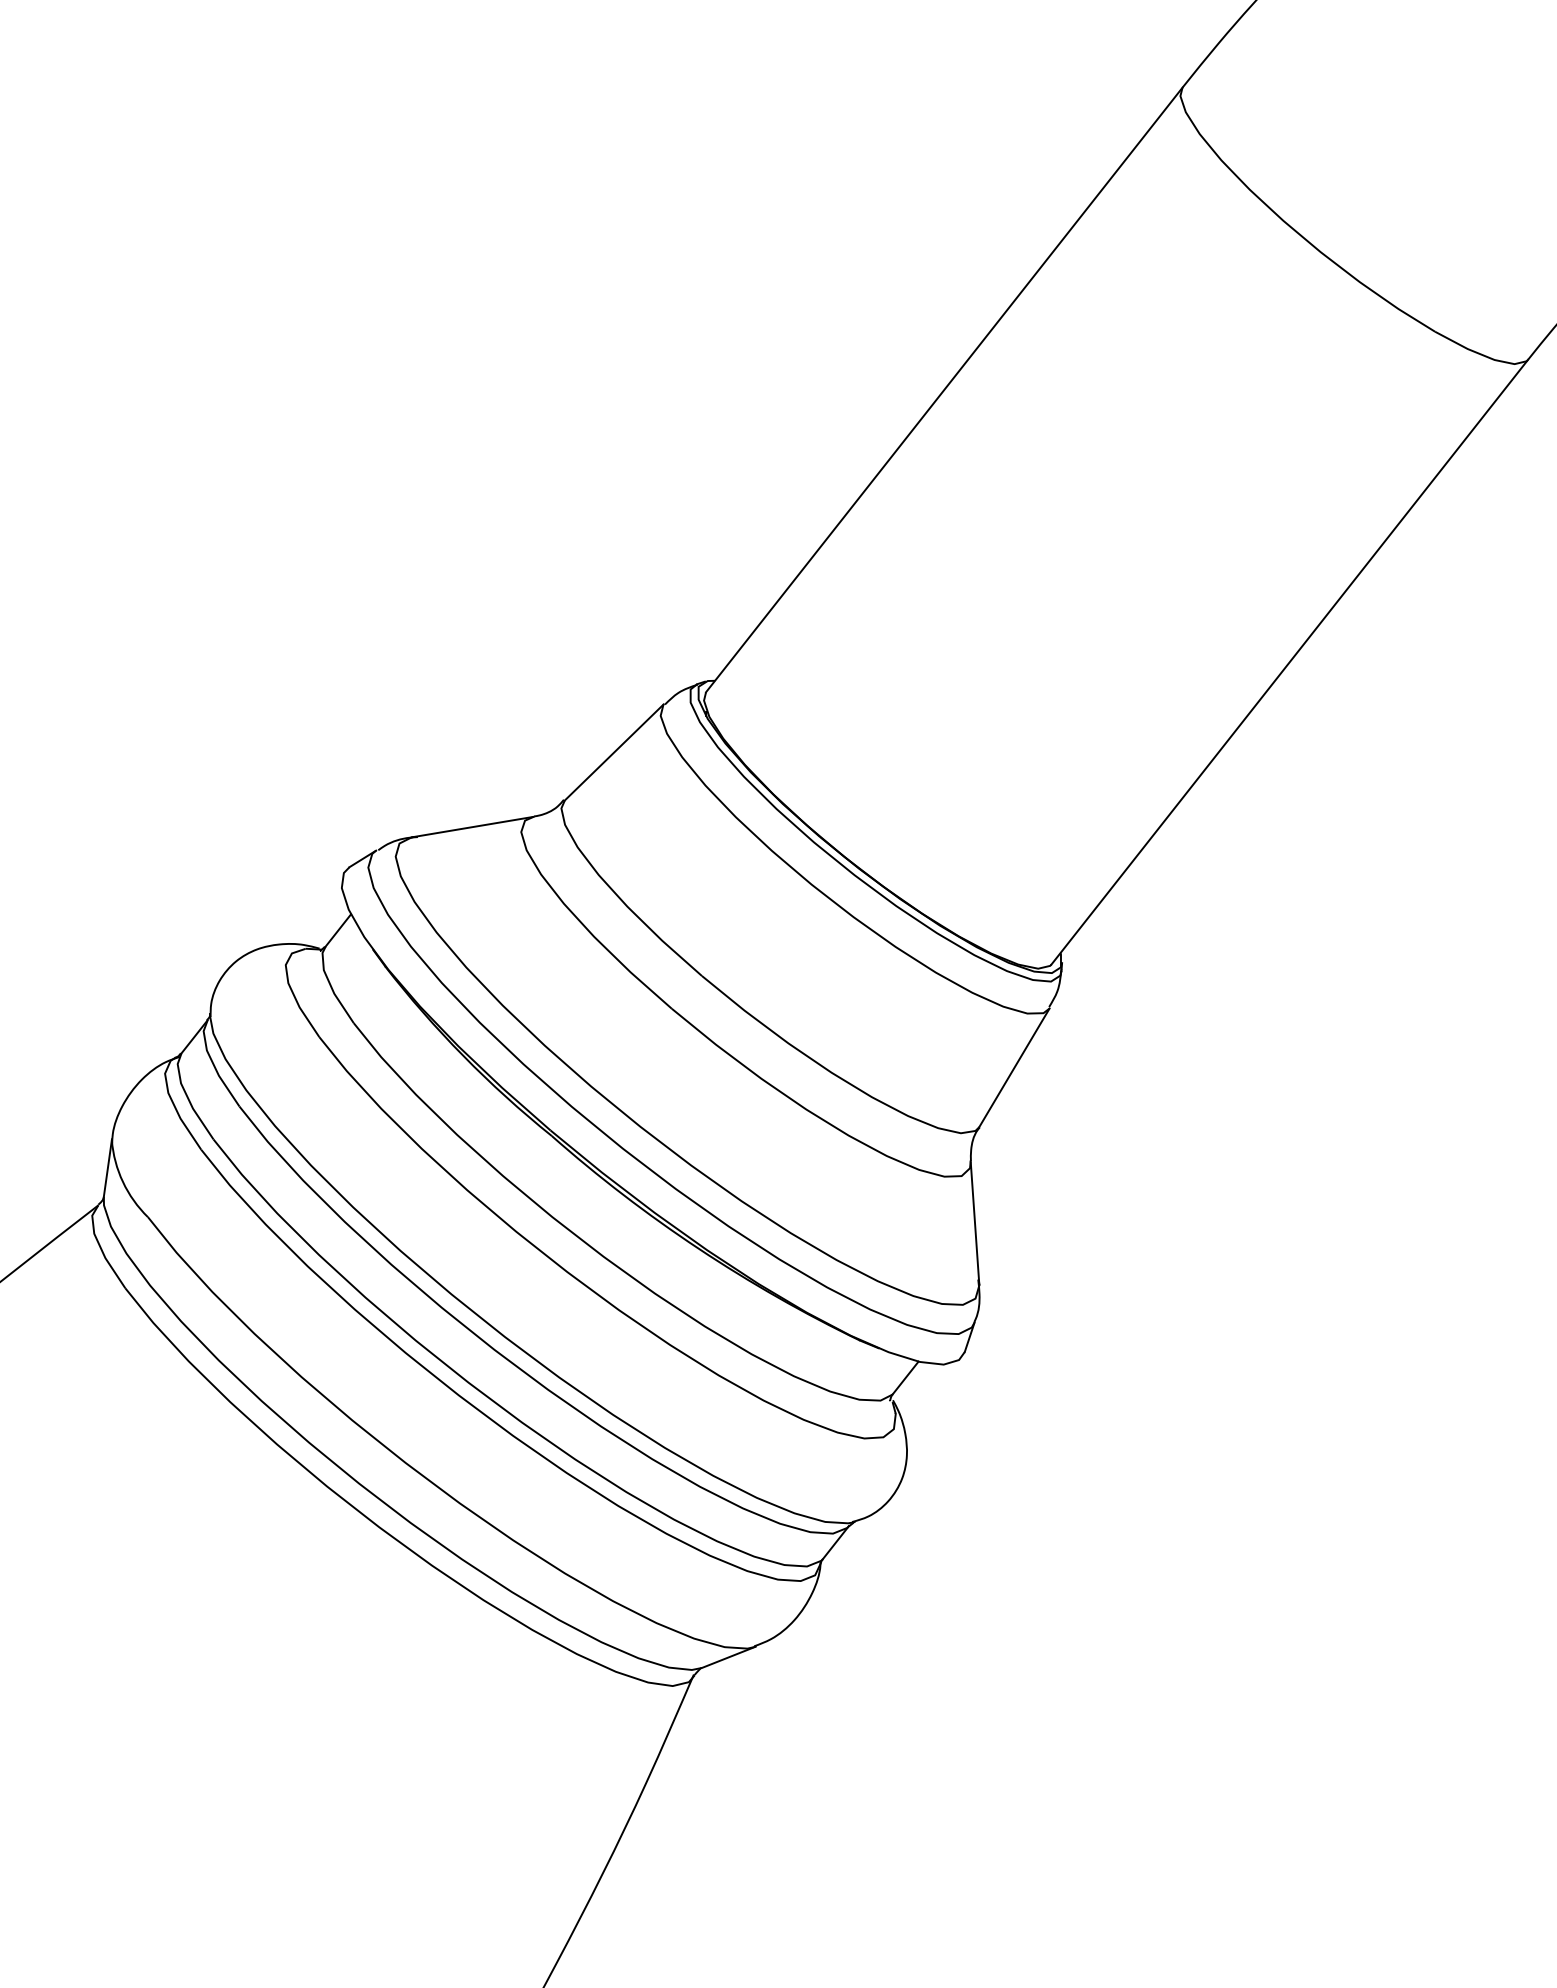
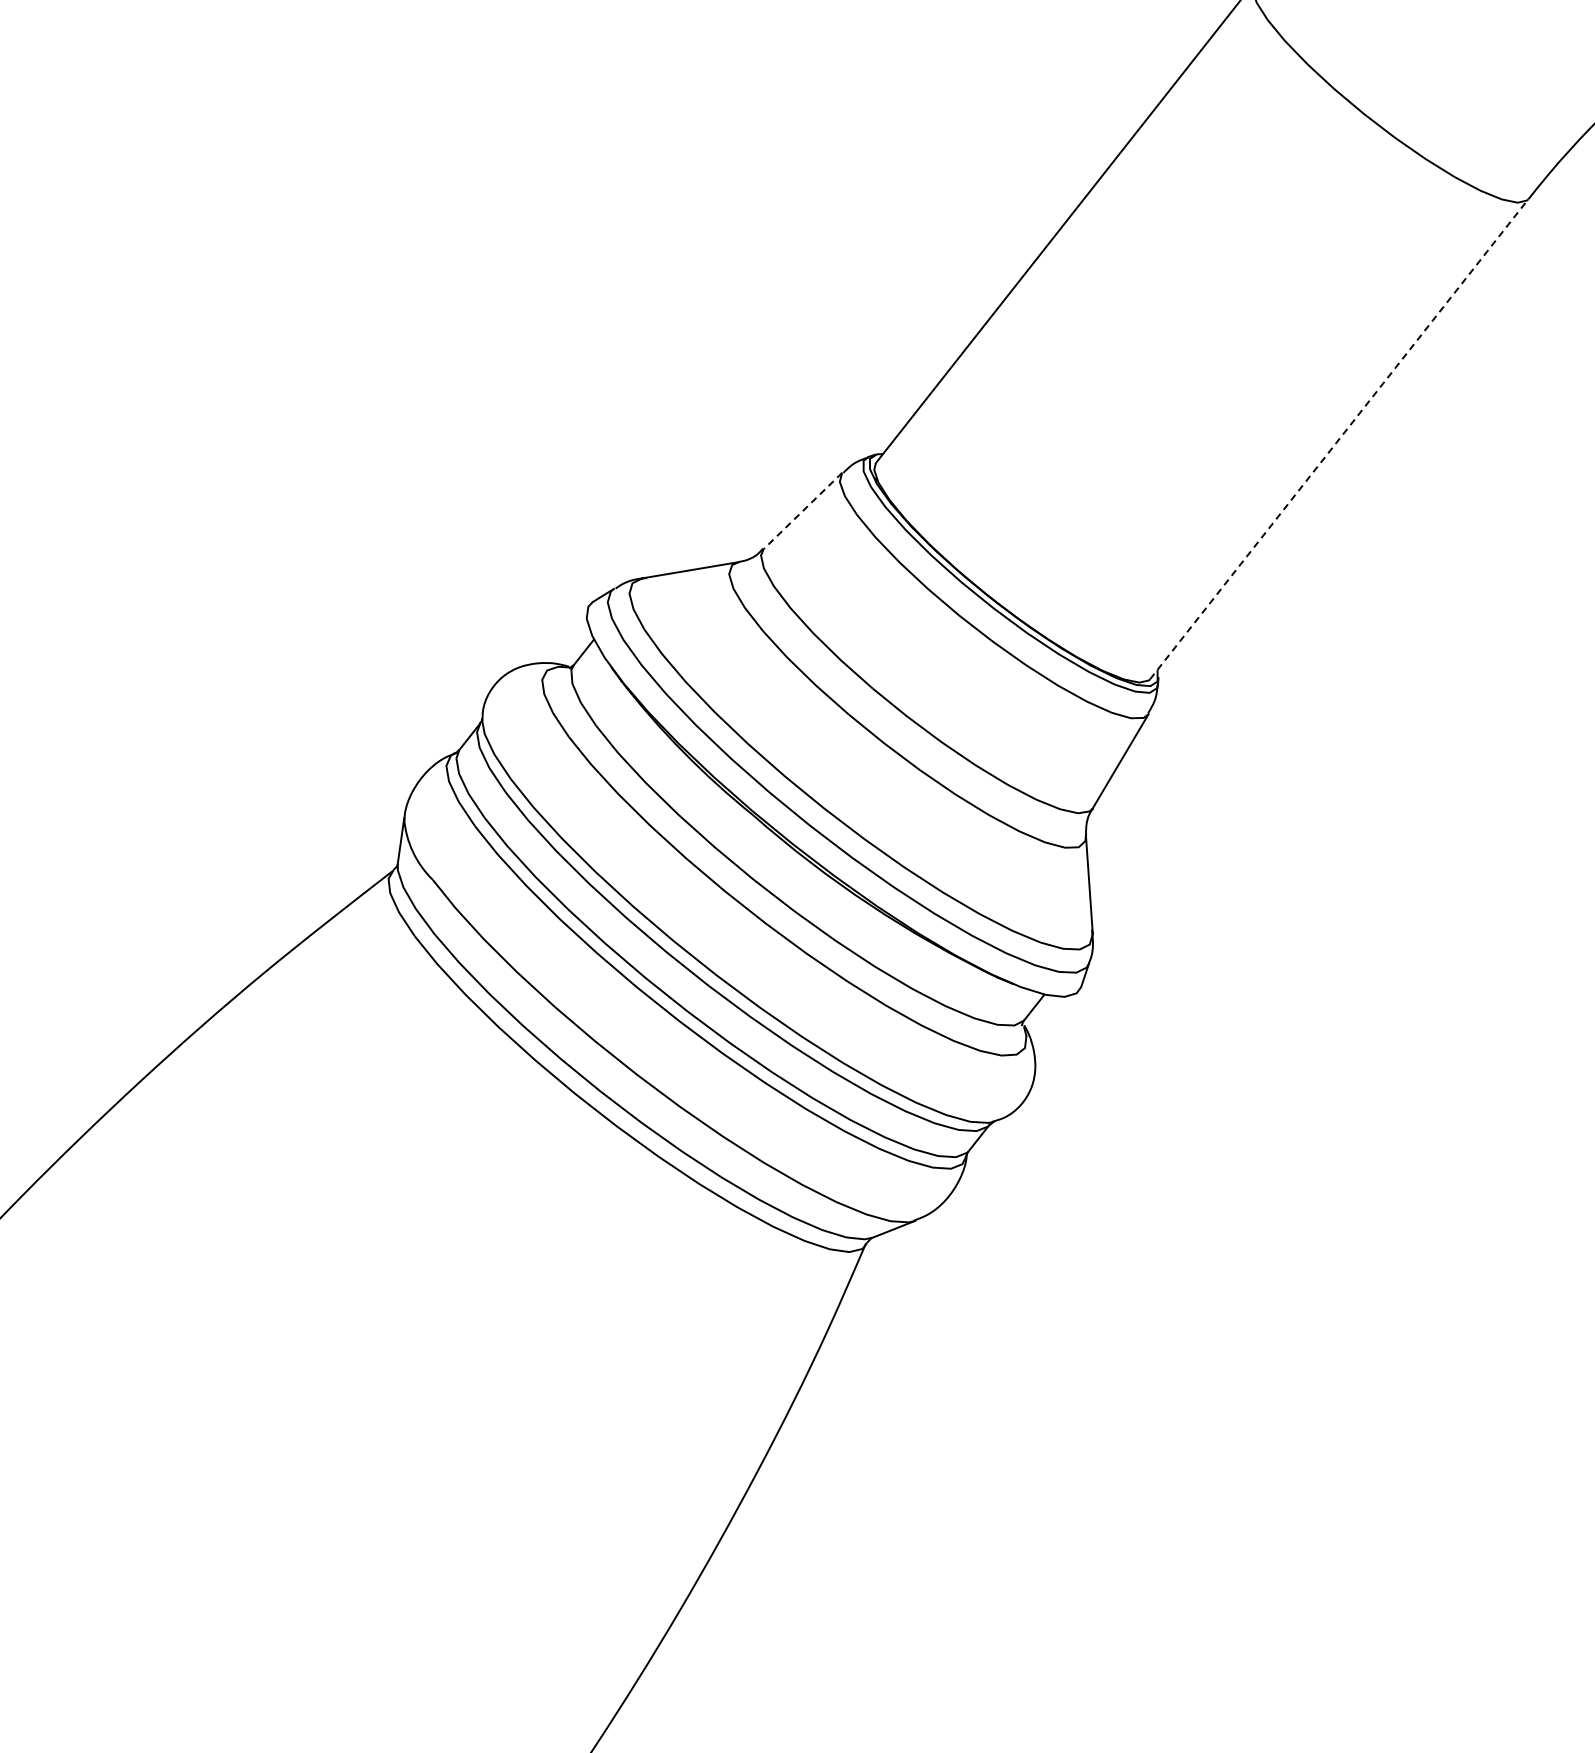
line: (1290, 662) -> (1339, 439), solid -> dashed
line: (613, 751) -> (802, 510), solid -> dashed

